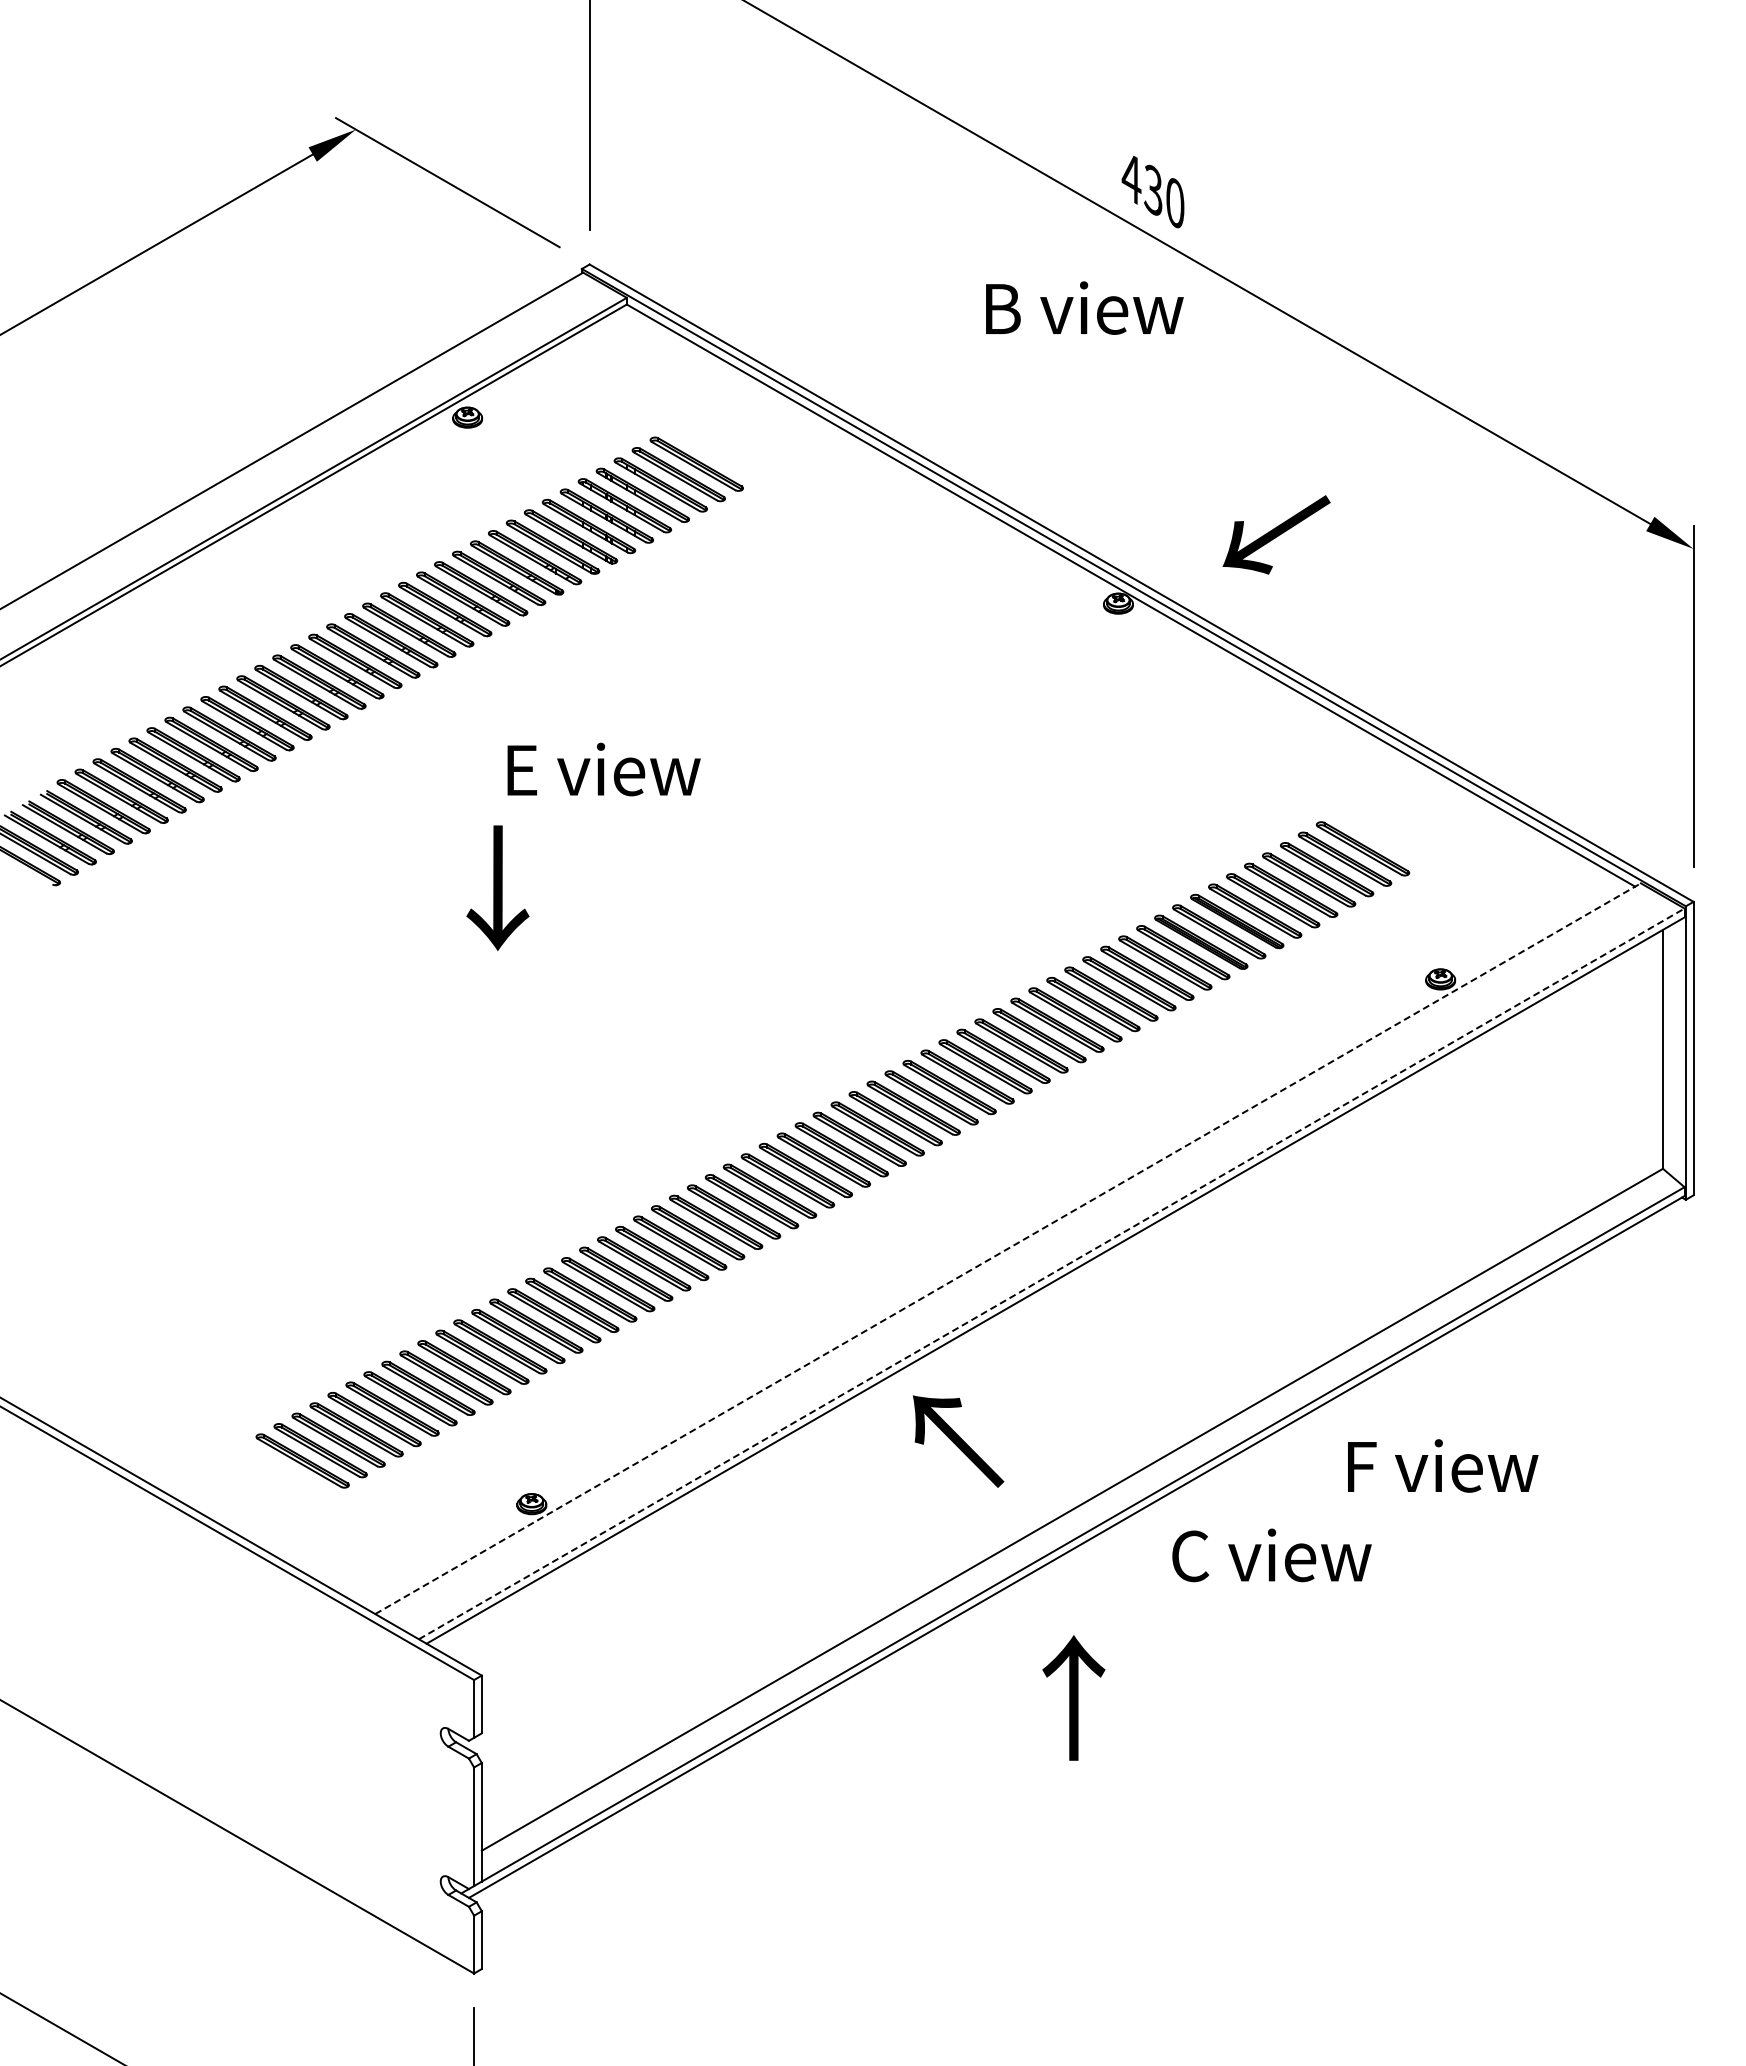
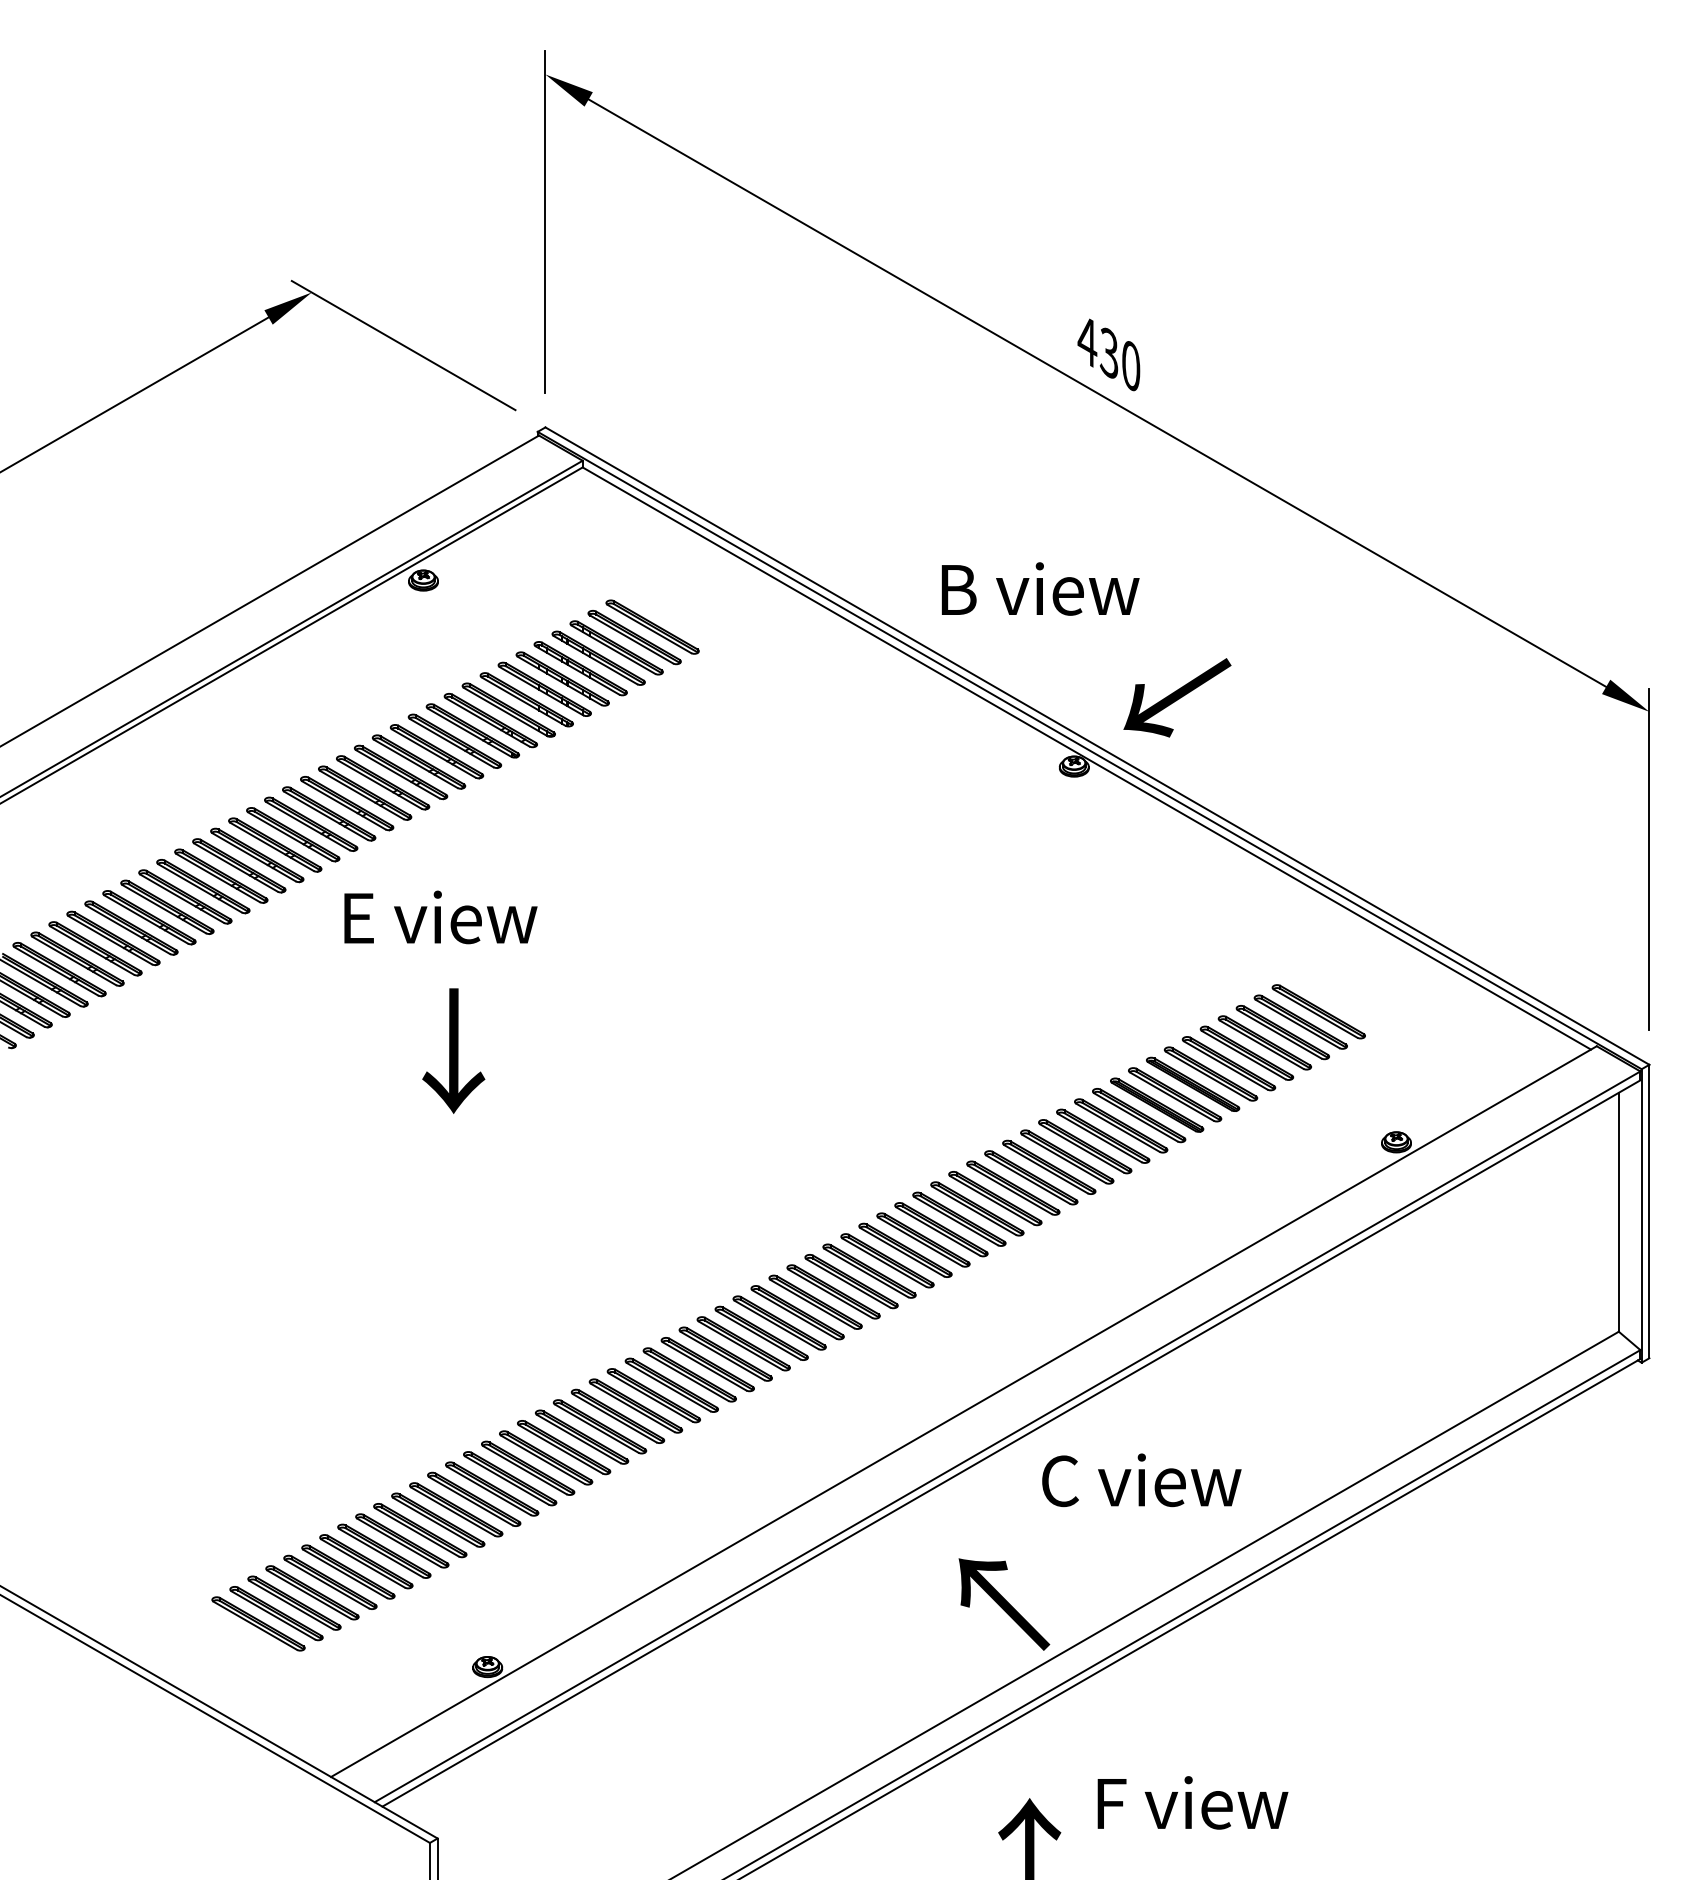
text: (1084, 307) -> (1040, 588), moved
text: (1276, 534) -> (1177, 697), moved
text: (603, 769) -> (440, 917), moved
line: (1008, 1248) -> (964, 1411), dashed -> solid
line: (1051, 1273) -> (1007, 1436), dashed -> solid
text: (958, 1441) -> (1004, 1604), moved
text: (1443, 1465) -> (1193, 1802), moved
text: (1271, 1555) -> (1141, 1480), moved

